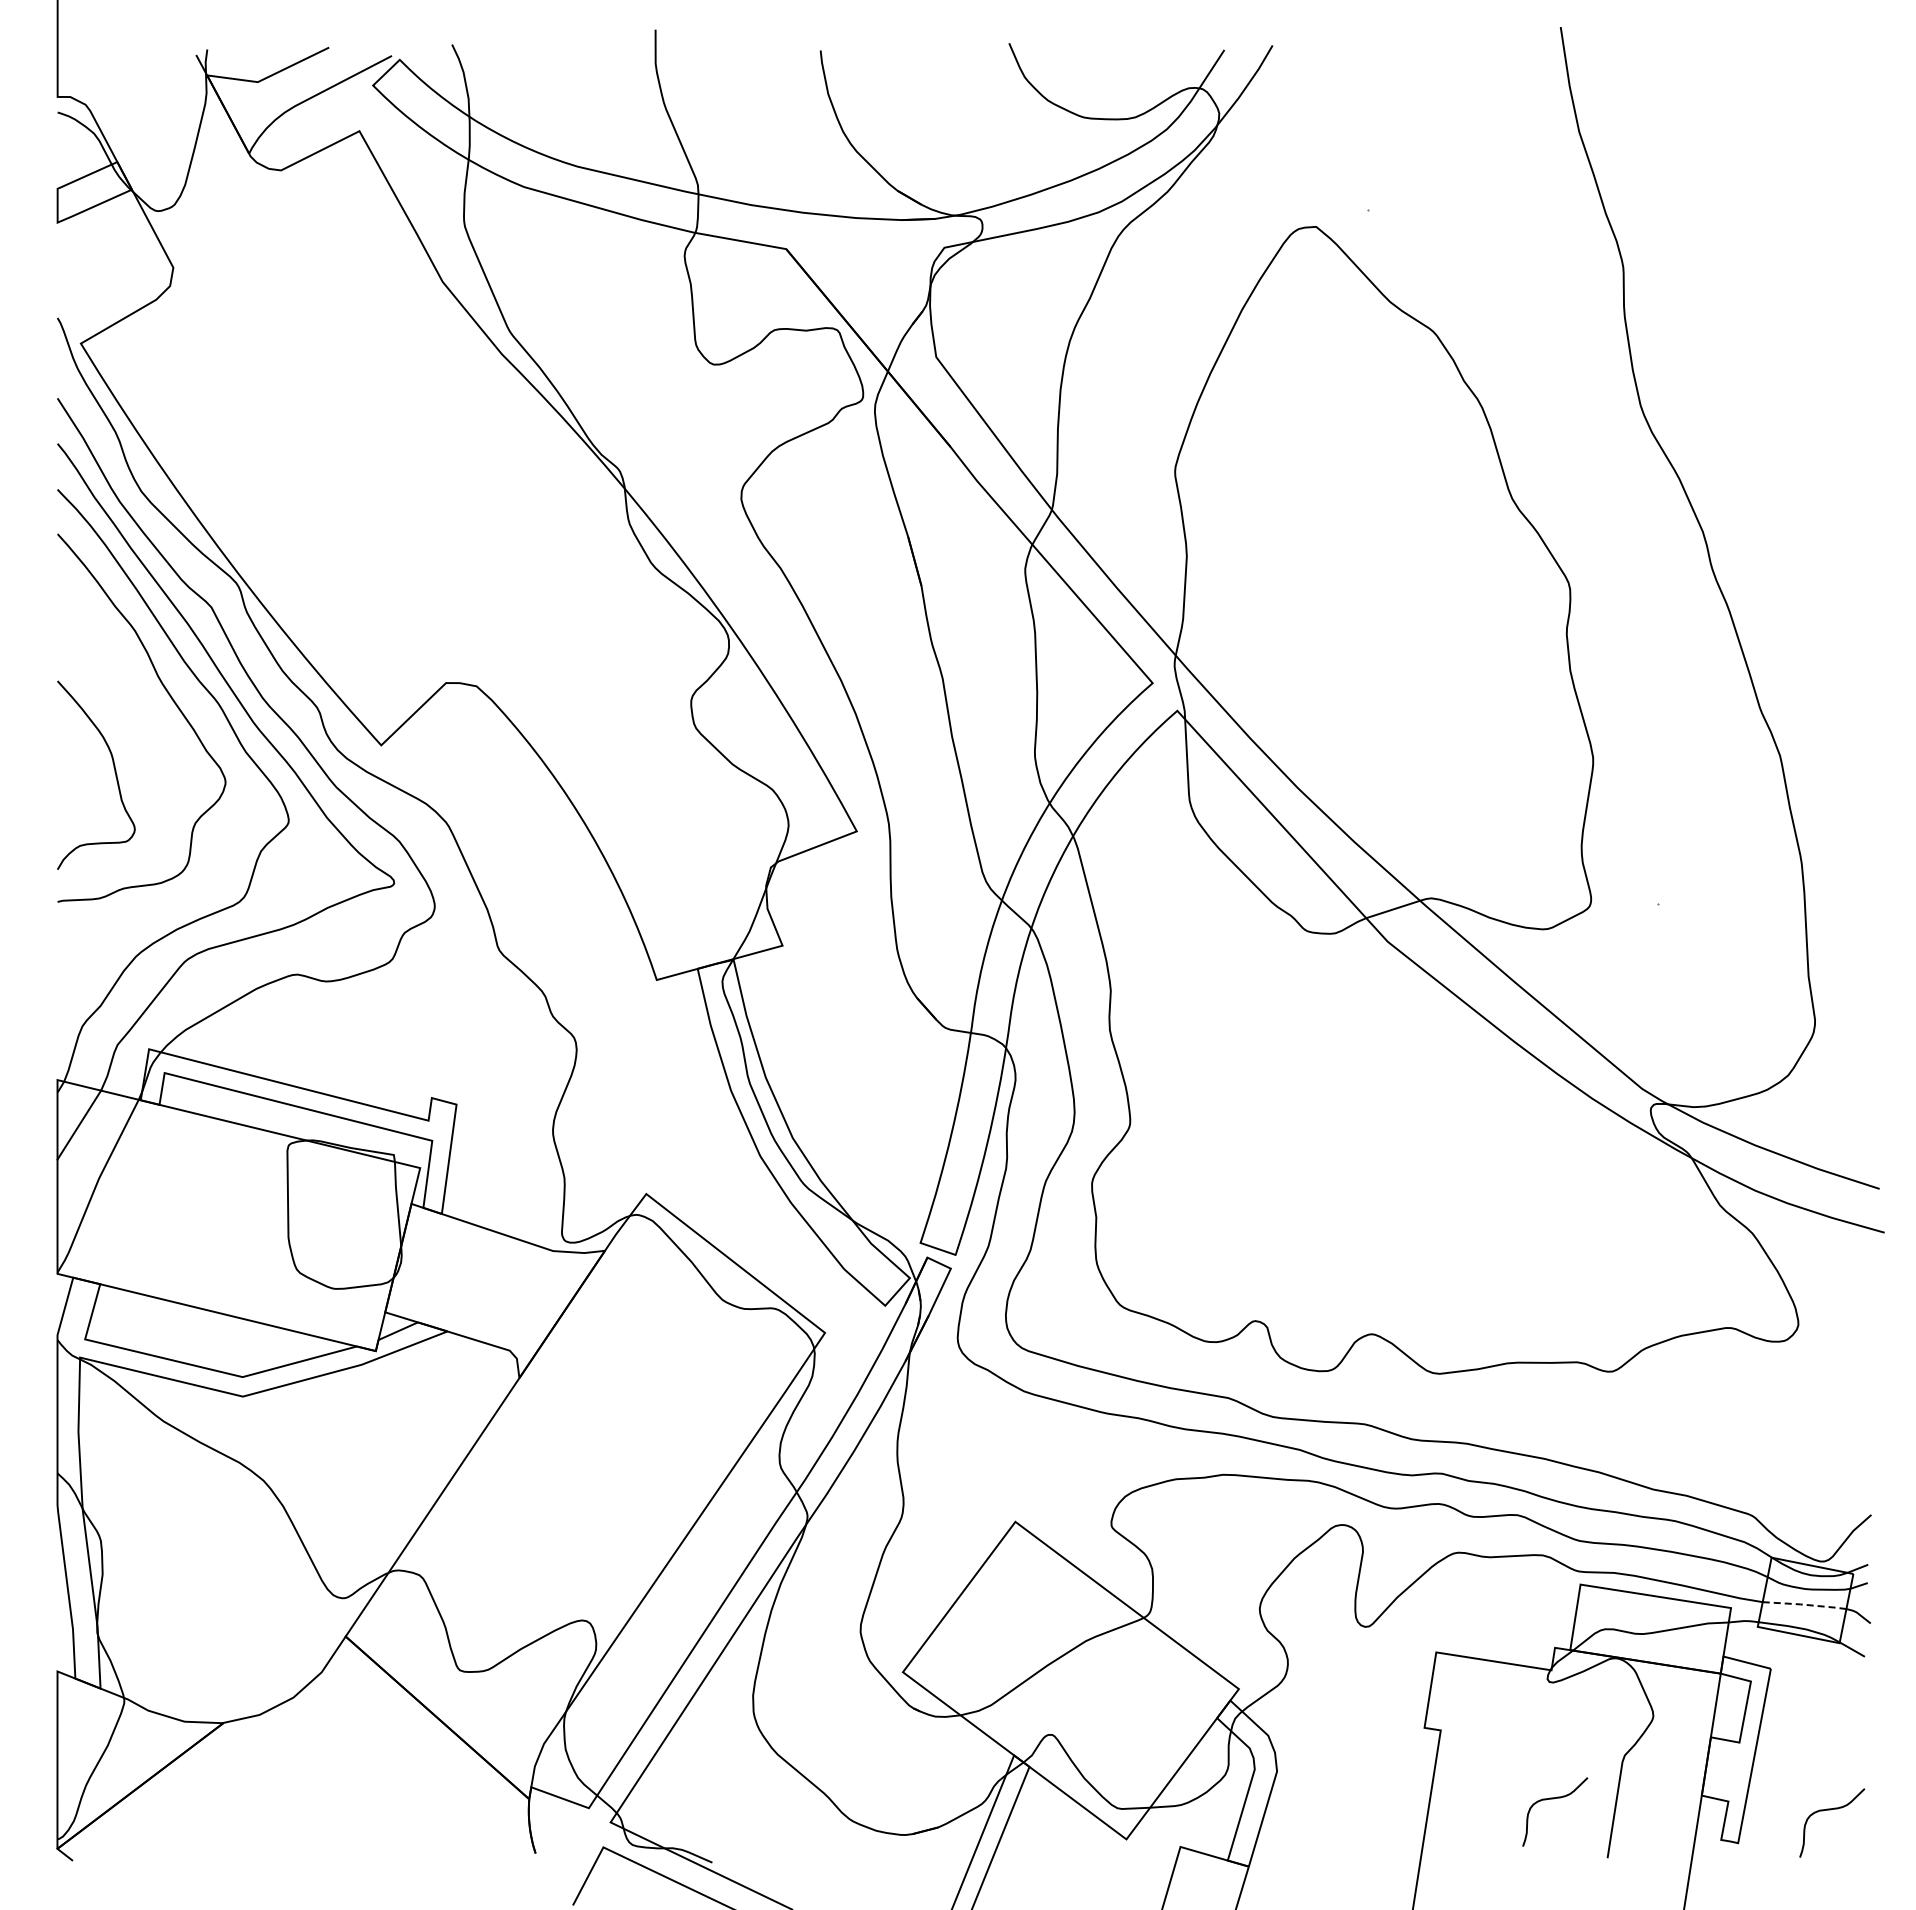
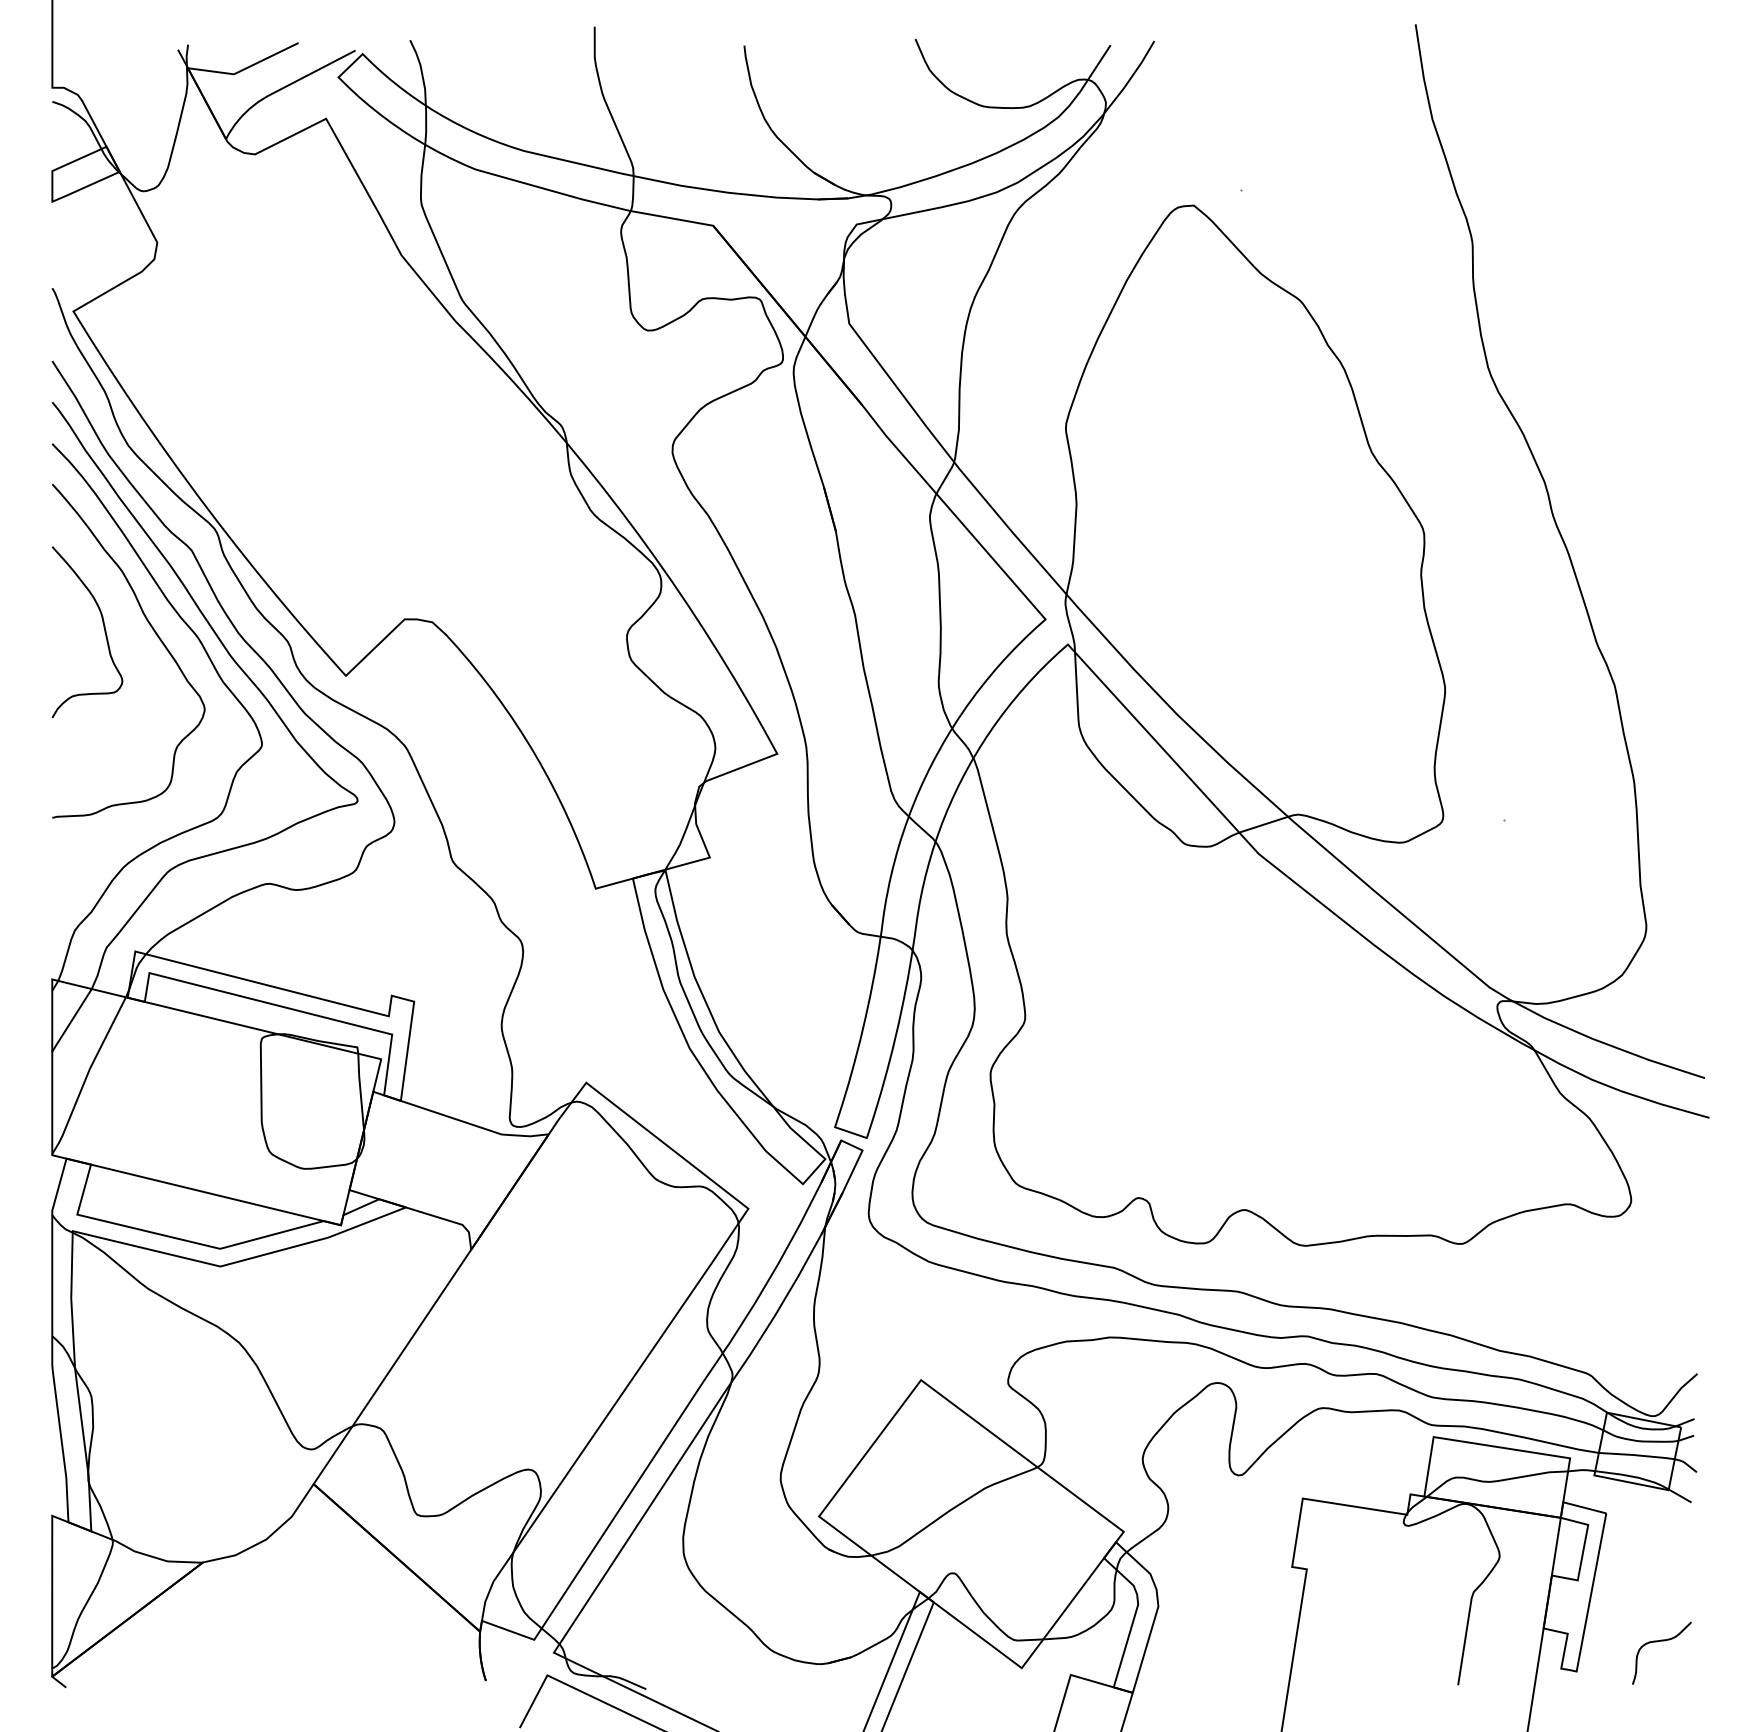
curve: (114, 772) -> (103, 629), moved
line: (1804, 1604) -> (1636, 1455), dashed -> solid
curve: (1554, 1799) -> (1410, 1631), removed

